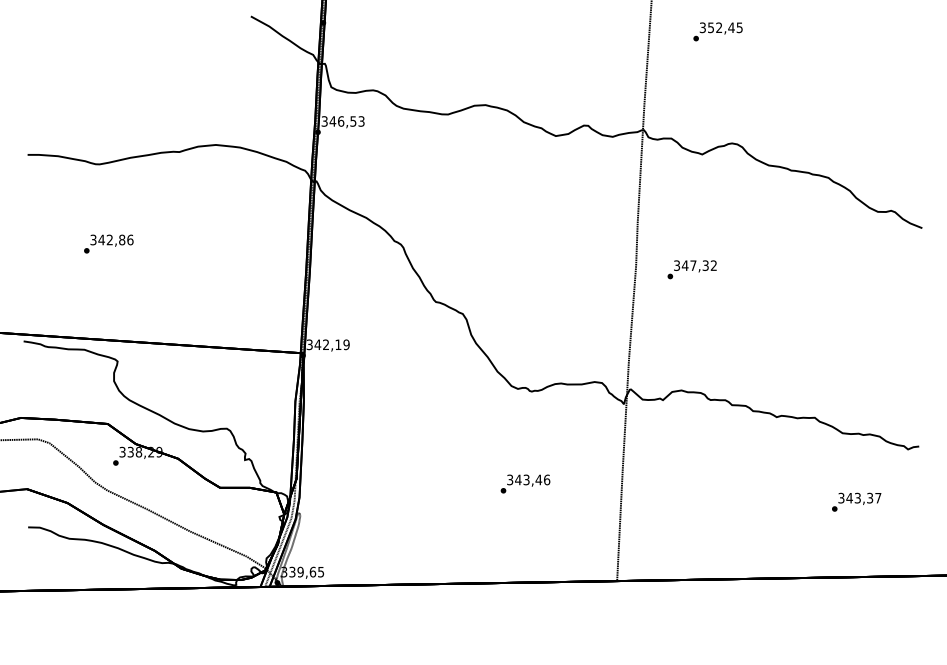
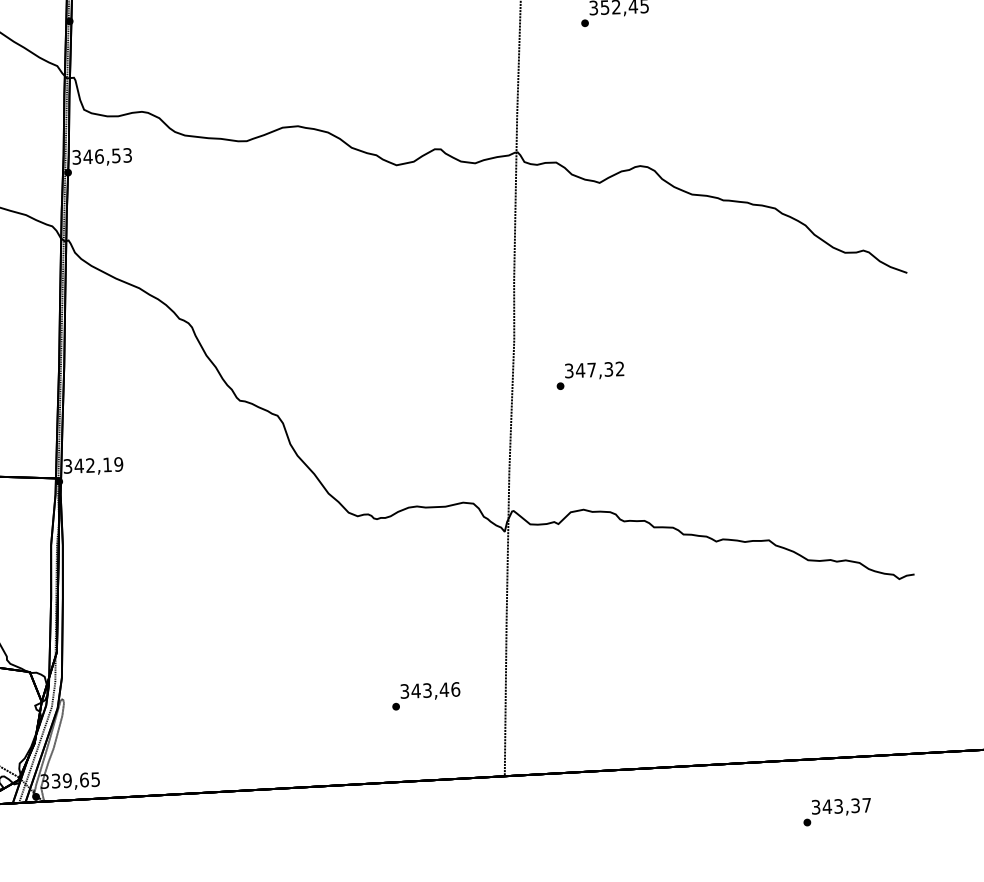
text: (691, 269) -> (589, 375), moved
text: (525, 483) -> (426, 695), moved
text: (856, 501) -> (836, 811), moved

